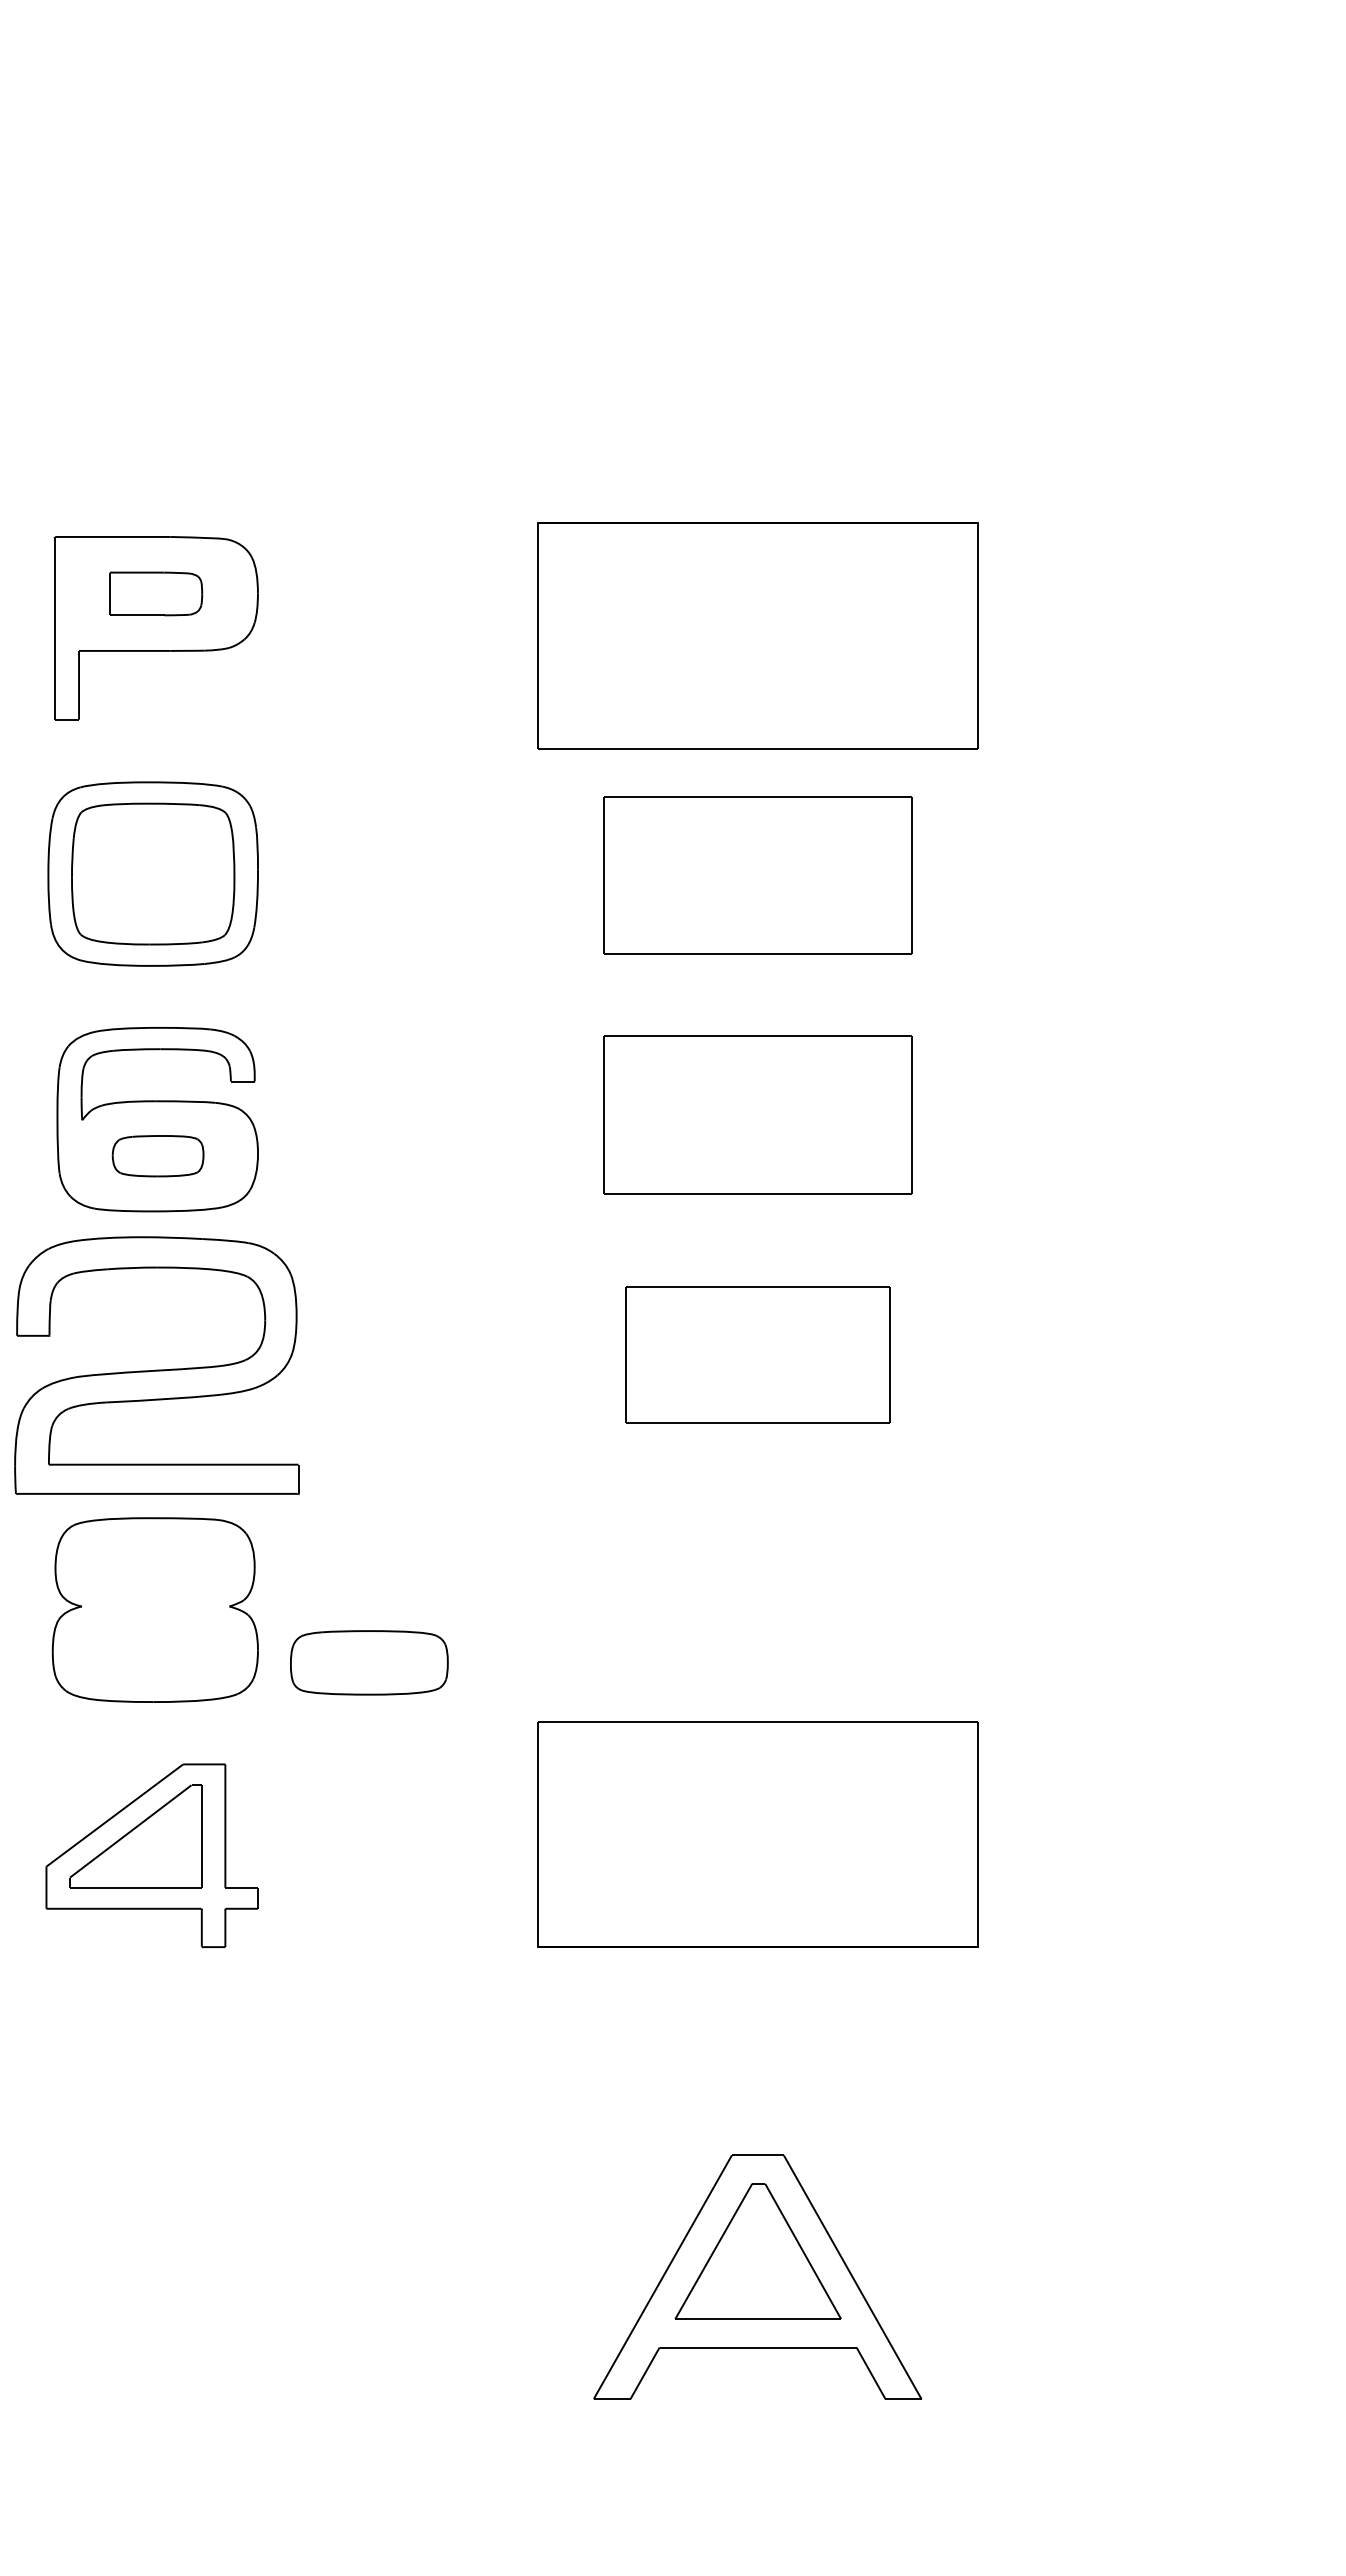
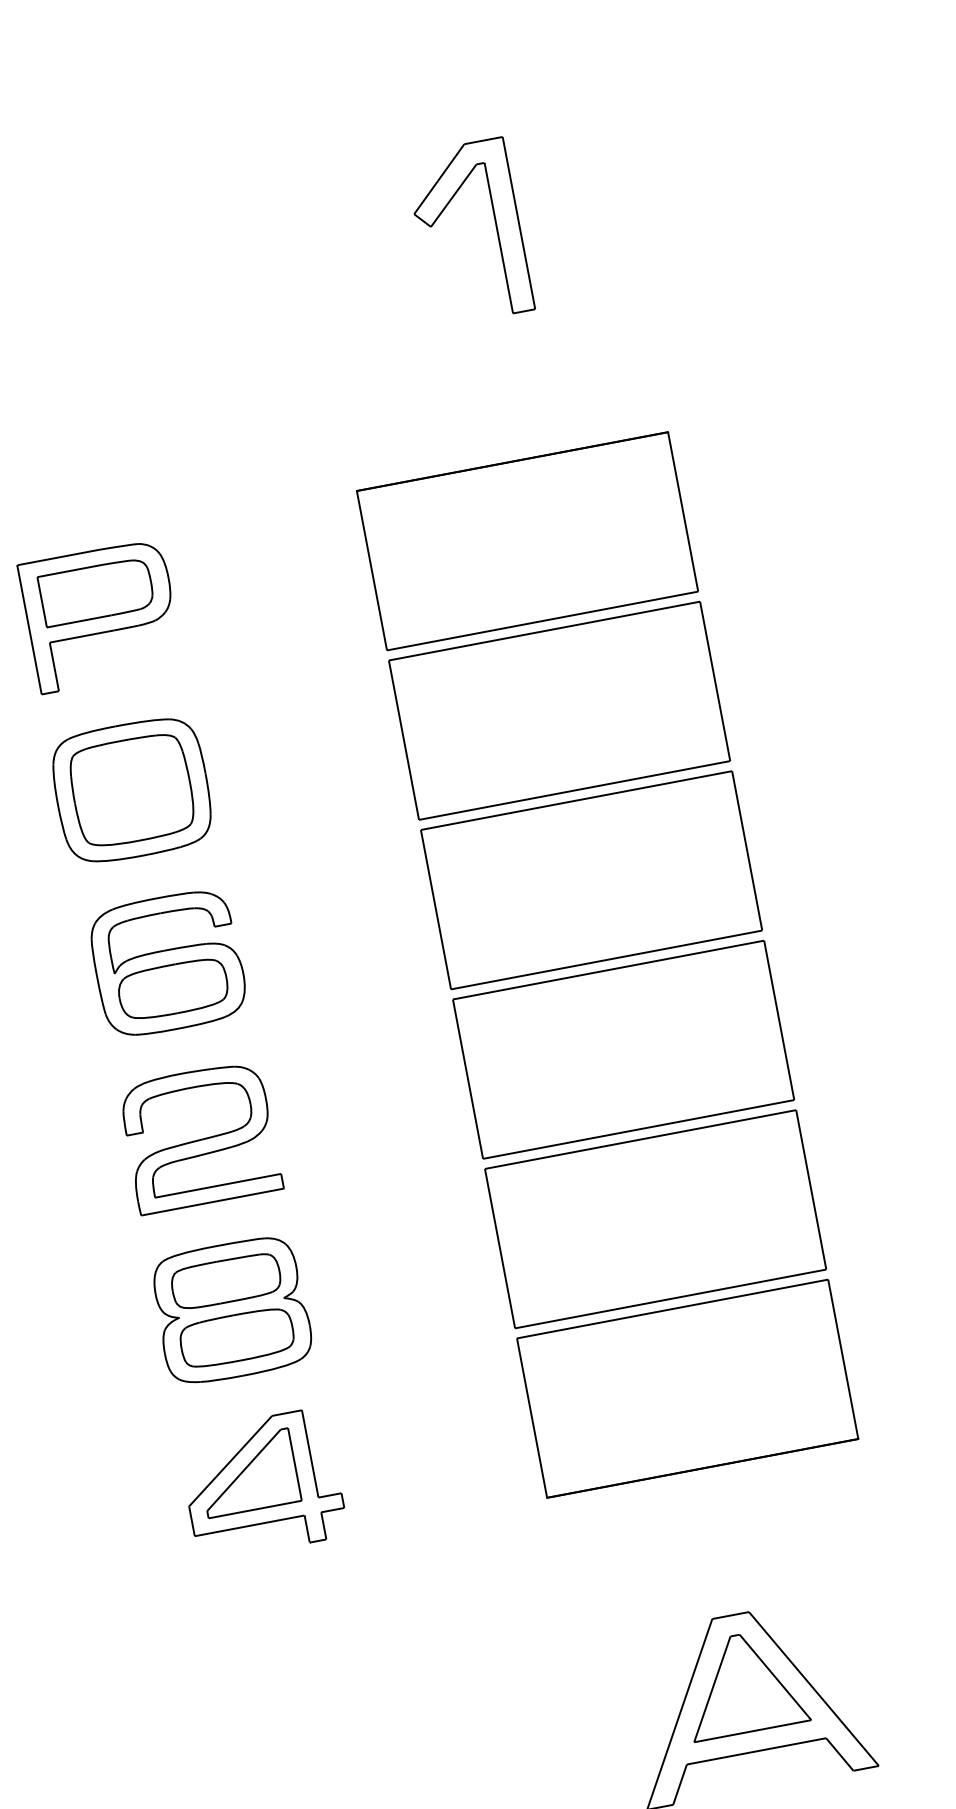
part: (796, 198) -> (496, 226), added
part: (155, 593) -> (96, 591), size x1.67
part: (757, 875) -> (559, 710), size x1.43
part: (757, 1115) -> (591, 880), size x1.43
part: (157, 1155) -> (172, 988), size x1.67
part: (757, 1354) -> (623, 1049), size x1.67
part: (156, 1364) -> (199, 1136), size x0.71
part: (154, 1568) -> (225, 1281), added
part: (757, 1594) -> (655, 1219), added
part: (369, 1662) -> (237, 1337), moved

